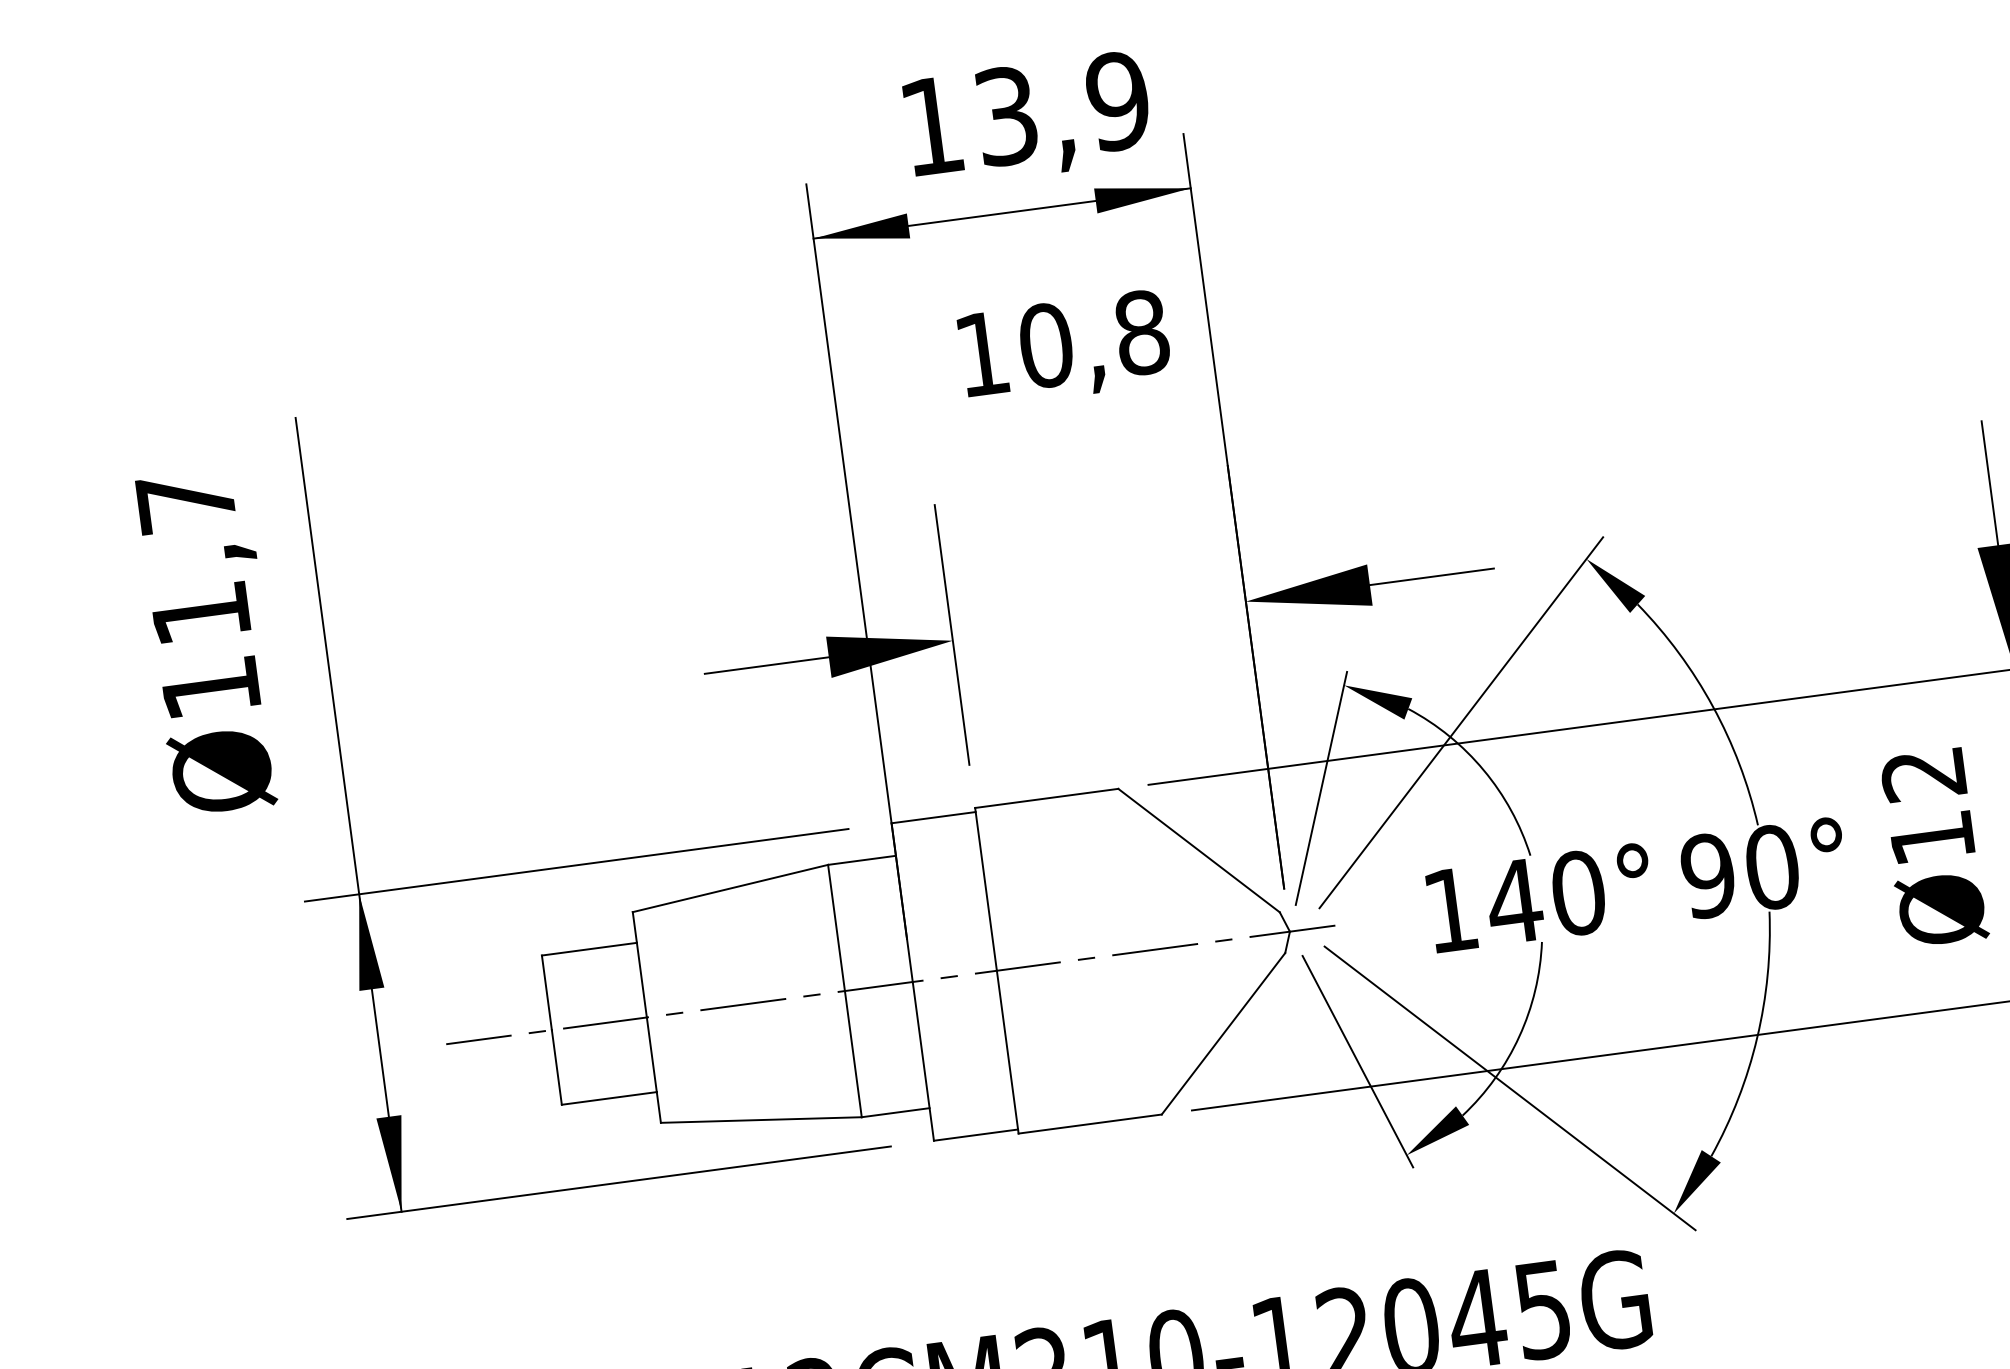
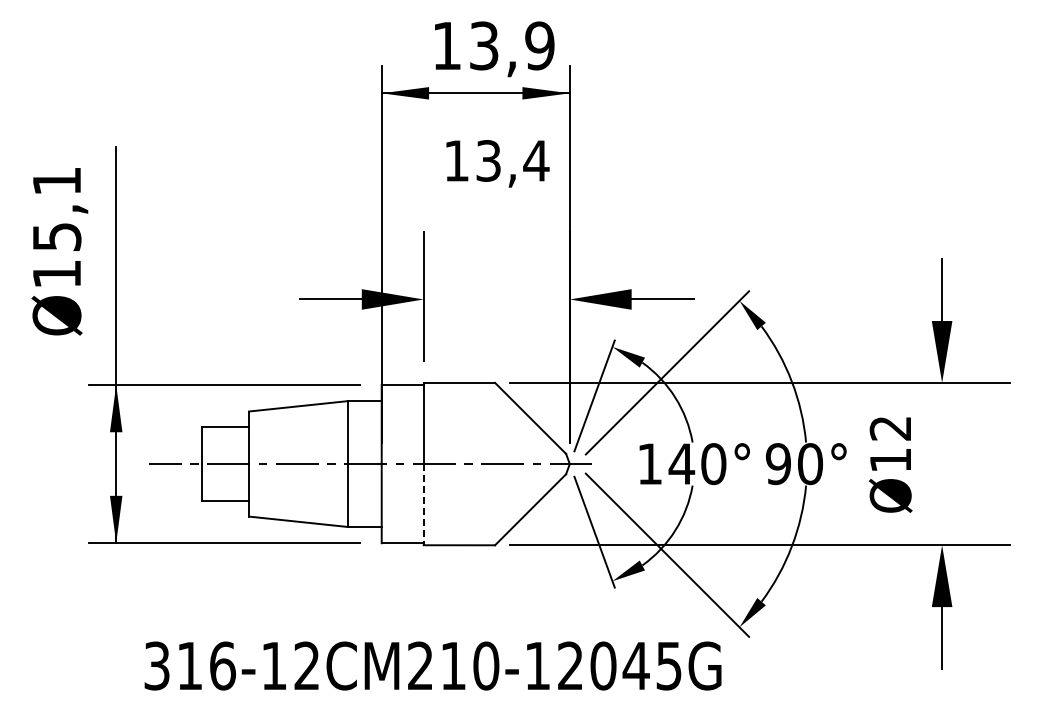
text: (1093, 338) -> (512, 160), 10,8 -> 13,4
text: (194, 556) -> (57, 208), Ø11,7 -> Ø15,1
line: (1007, 1051) -> (423, 504), solid -> dashed

